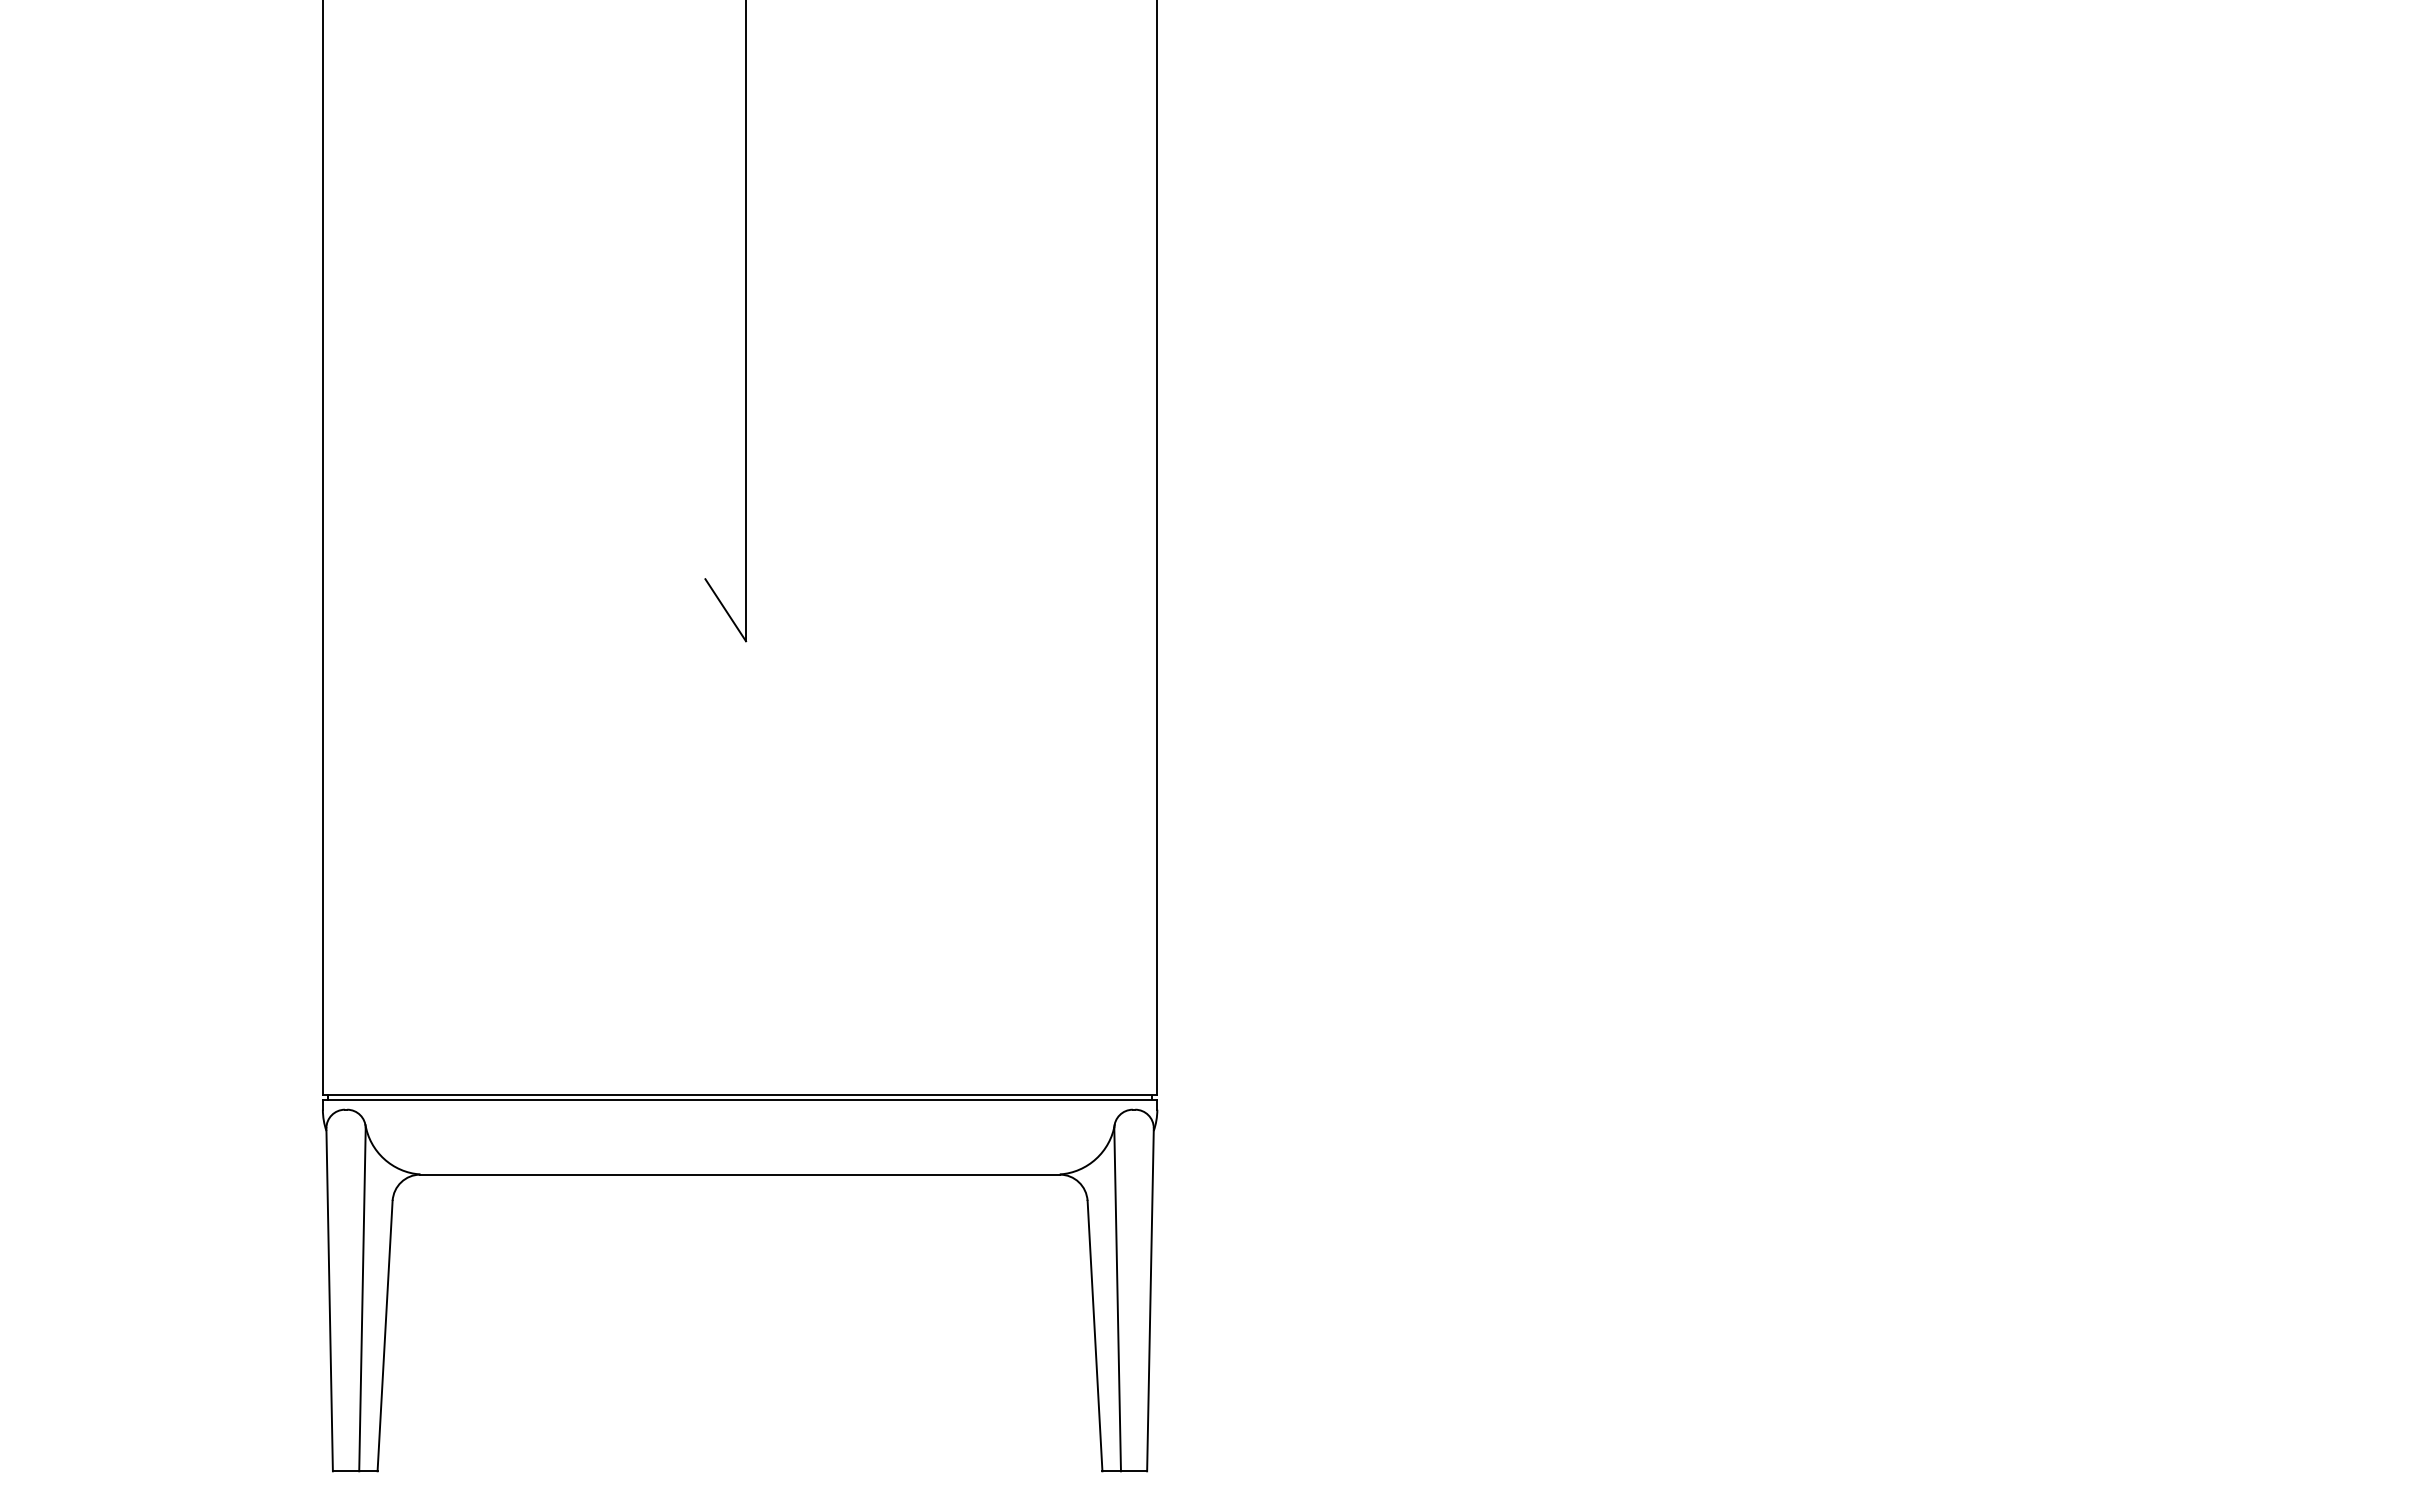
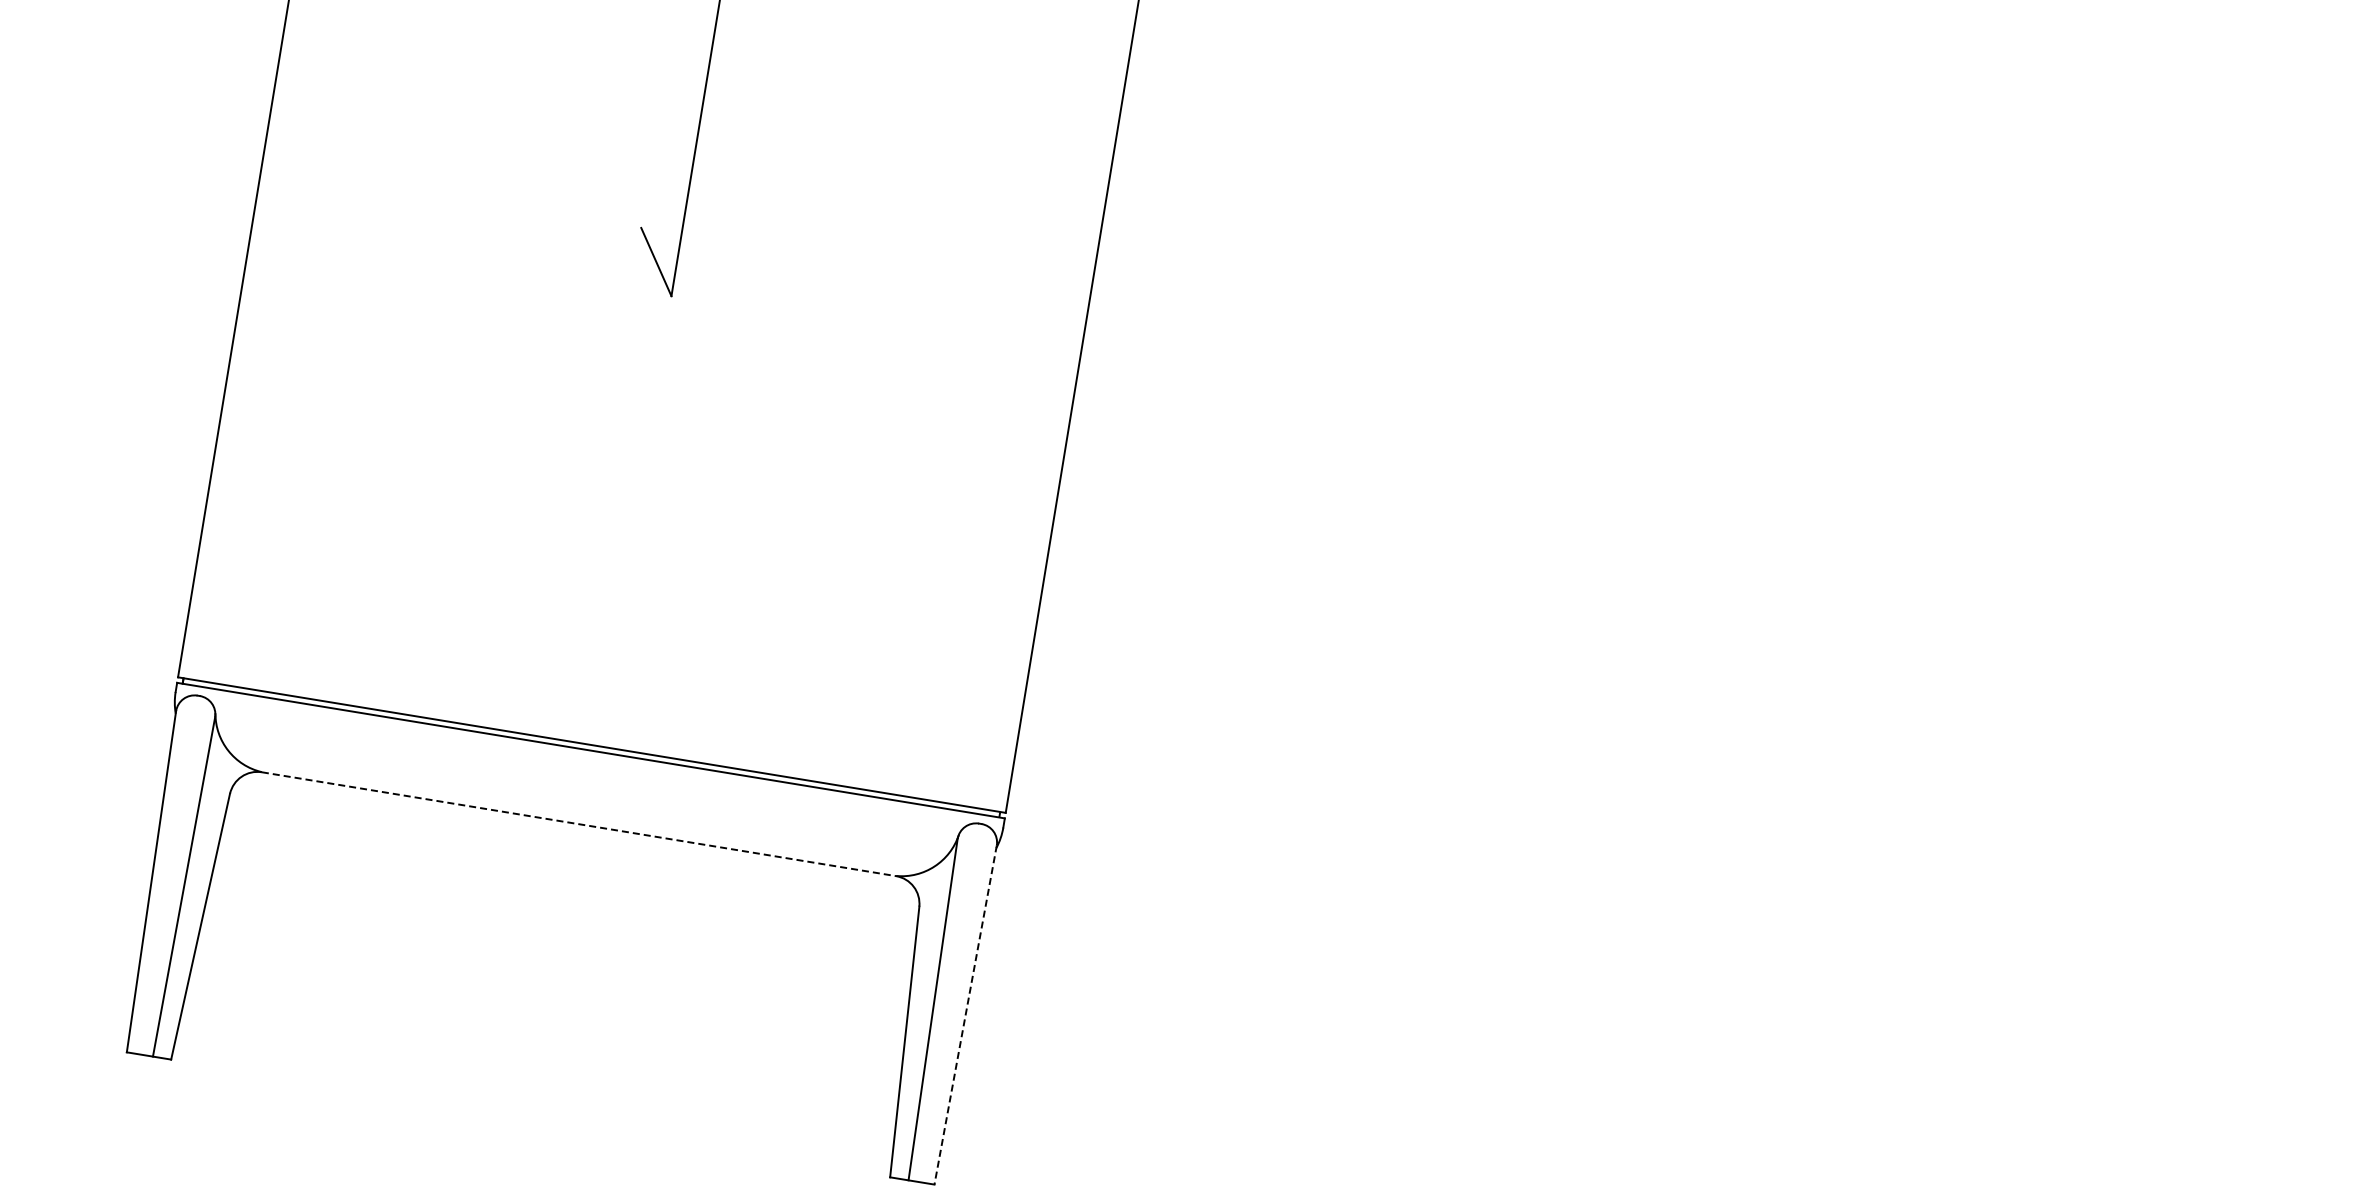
line: (740, 1174) -> (579, 824), solid -> dashed
line: (1150, 1299) -> (965, 1014), solid -> dashed

